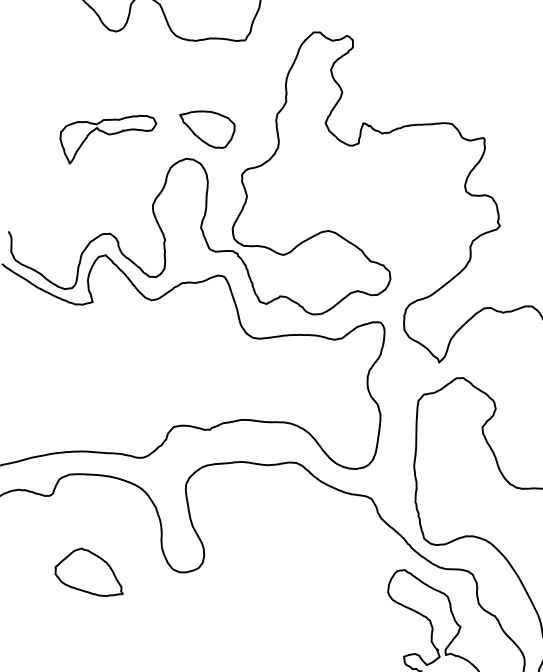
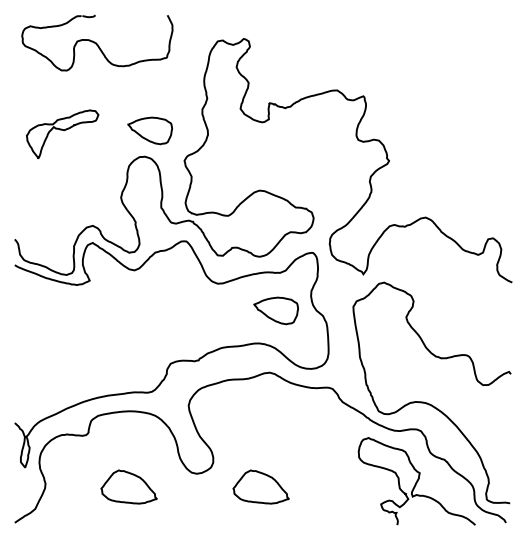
part: (106, 139) -> (62, 134), moved
part: (319, 386) -> (275, 310), added
part: (256, 604) -> (260, 486), added

